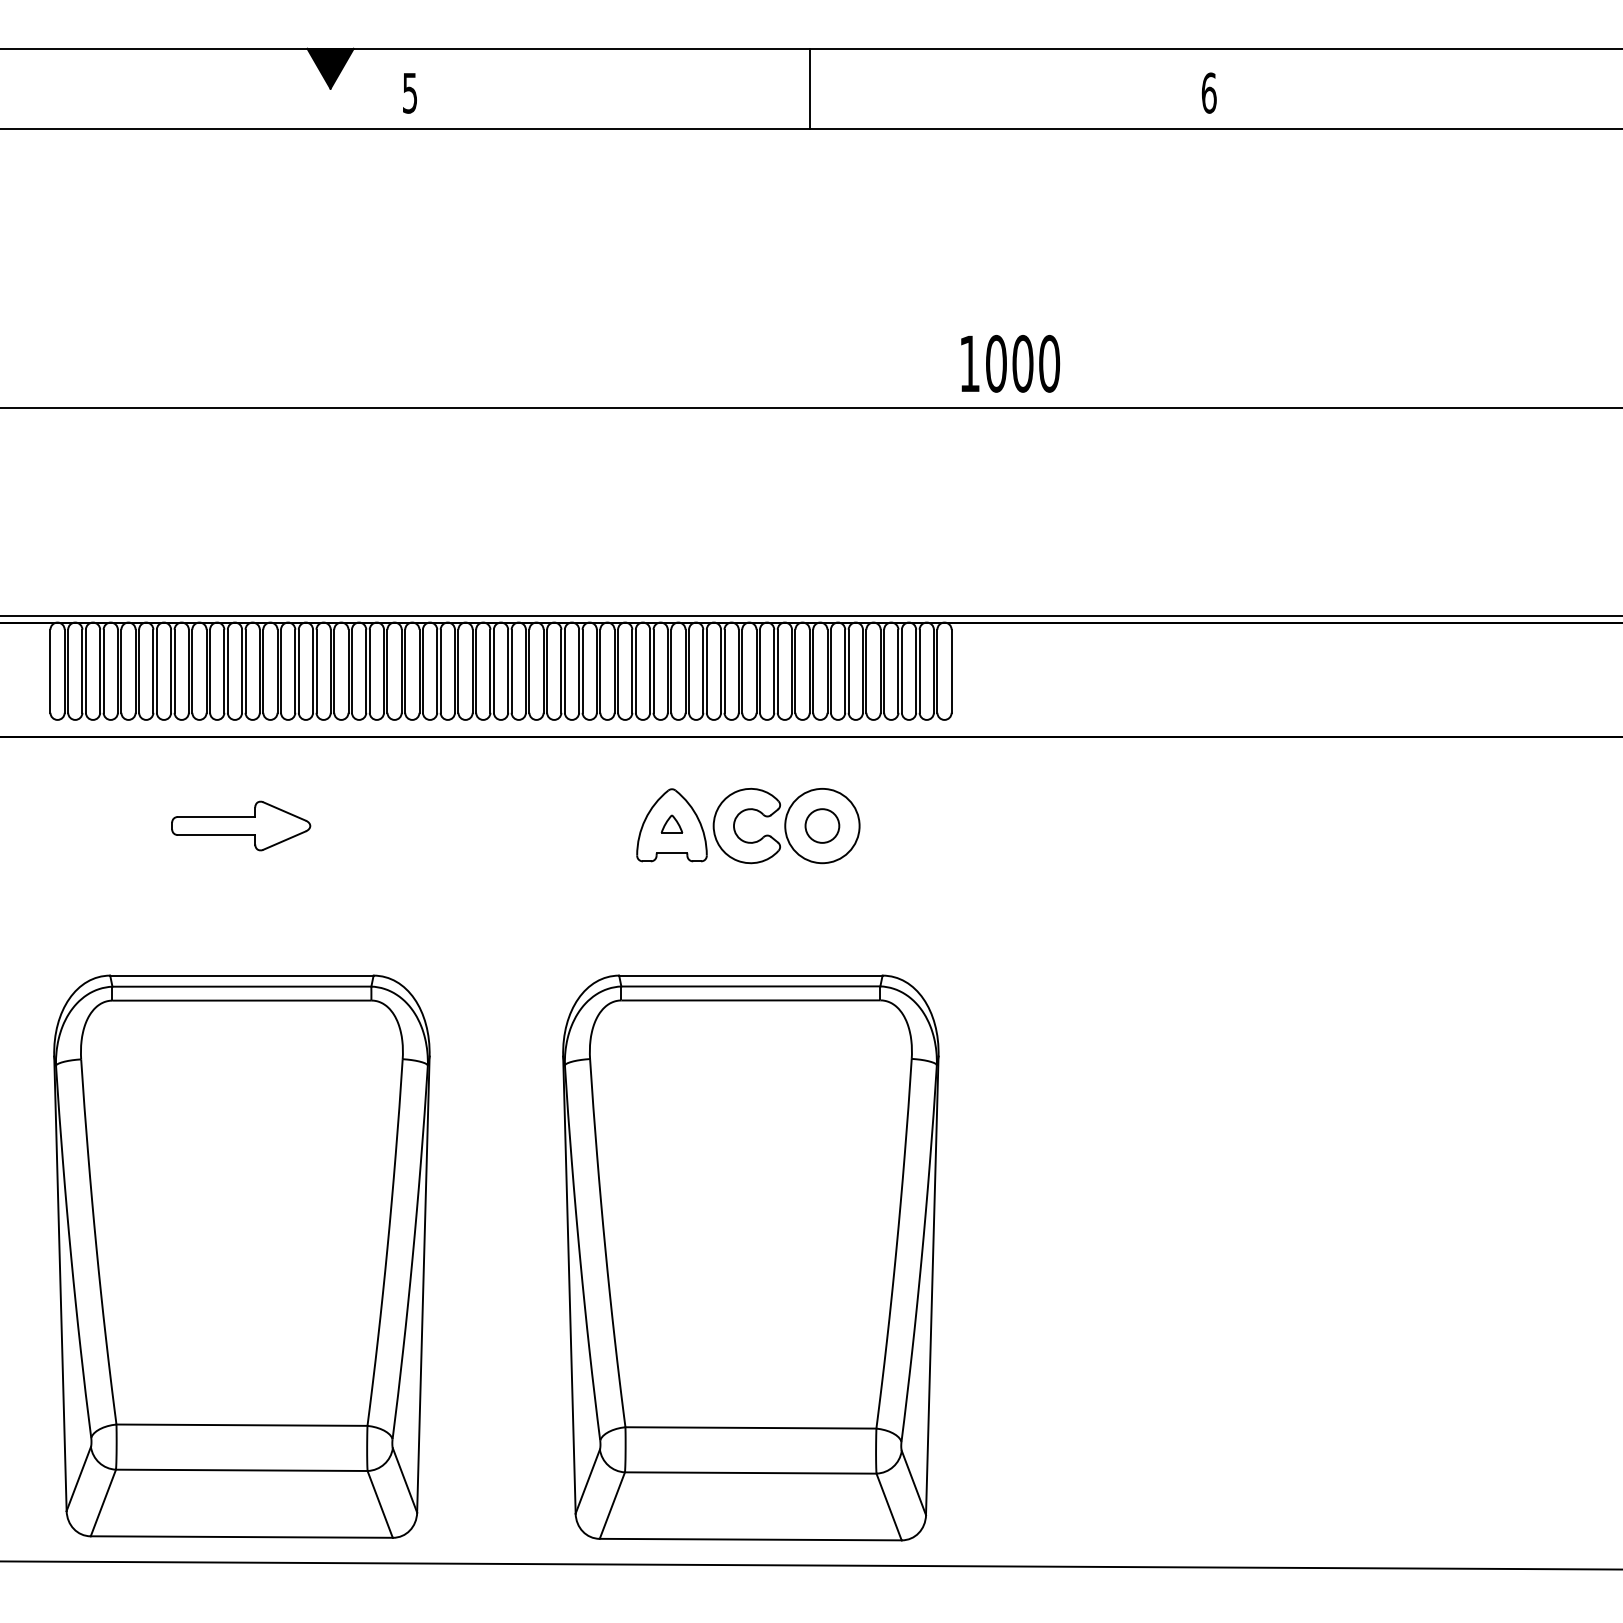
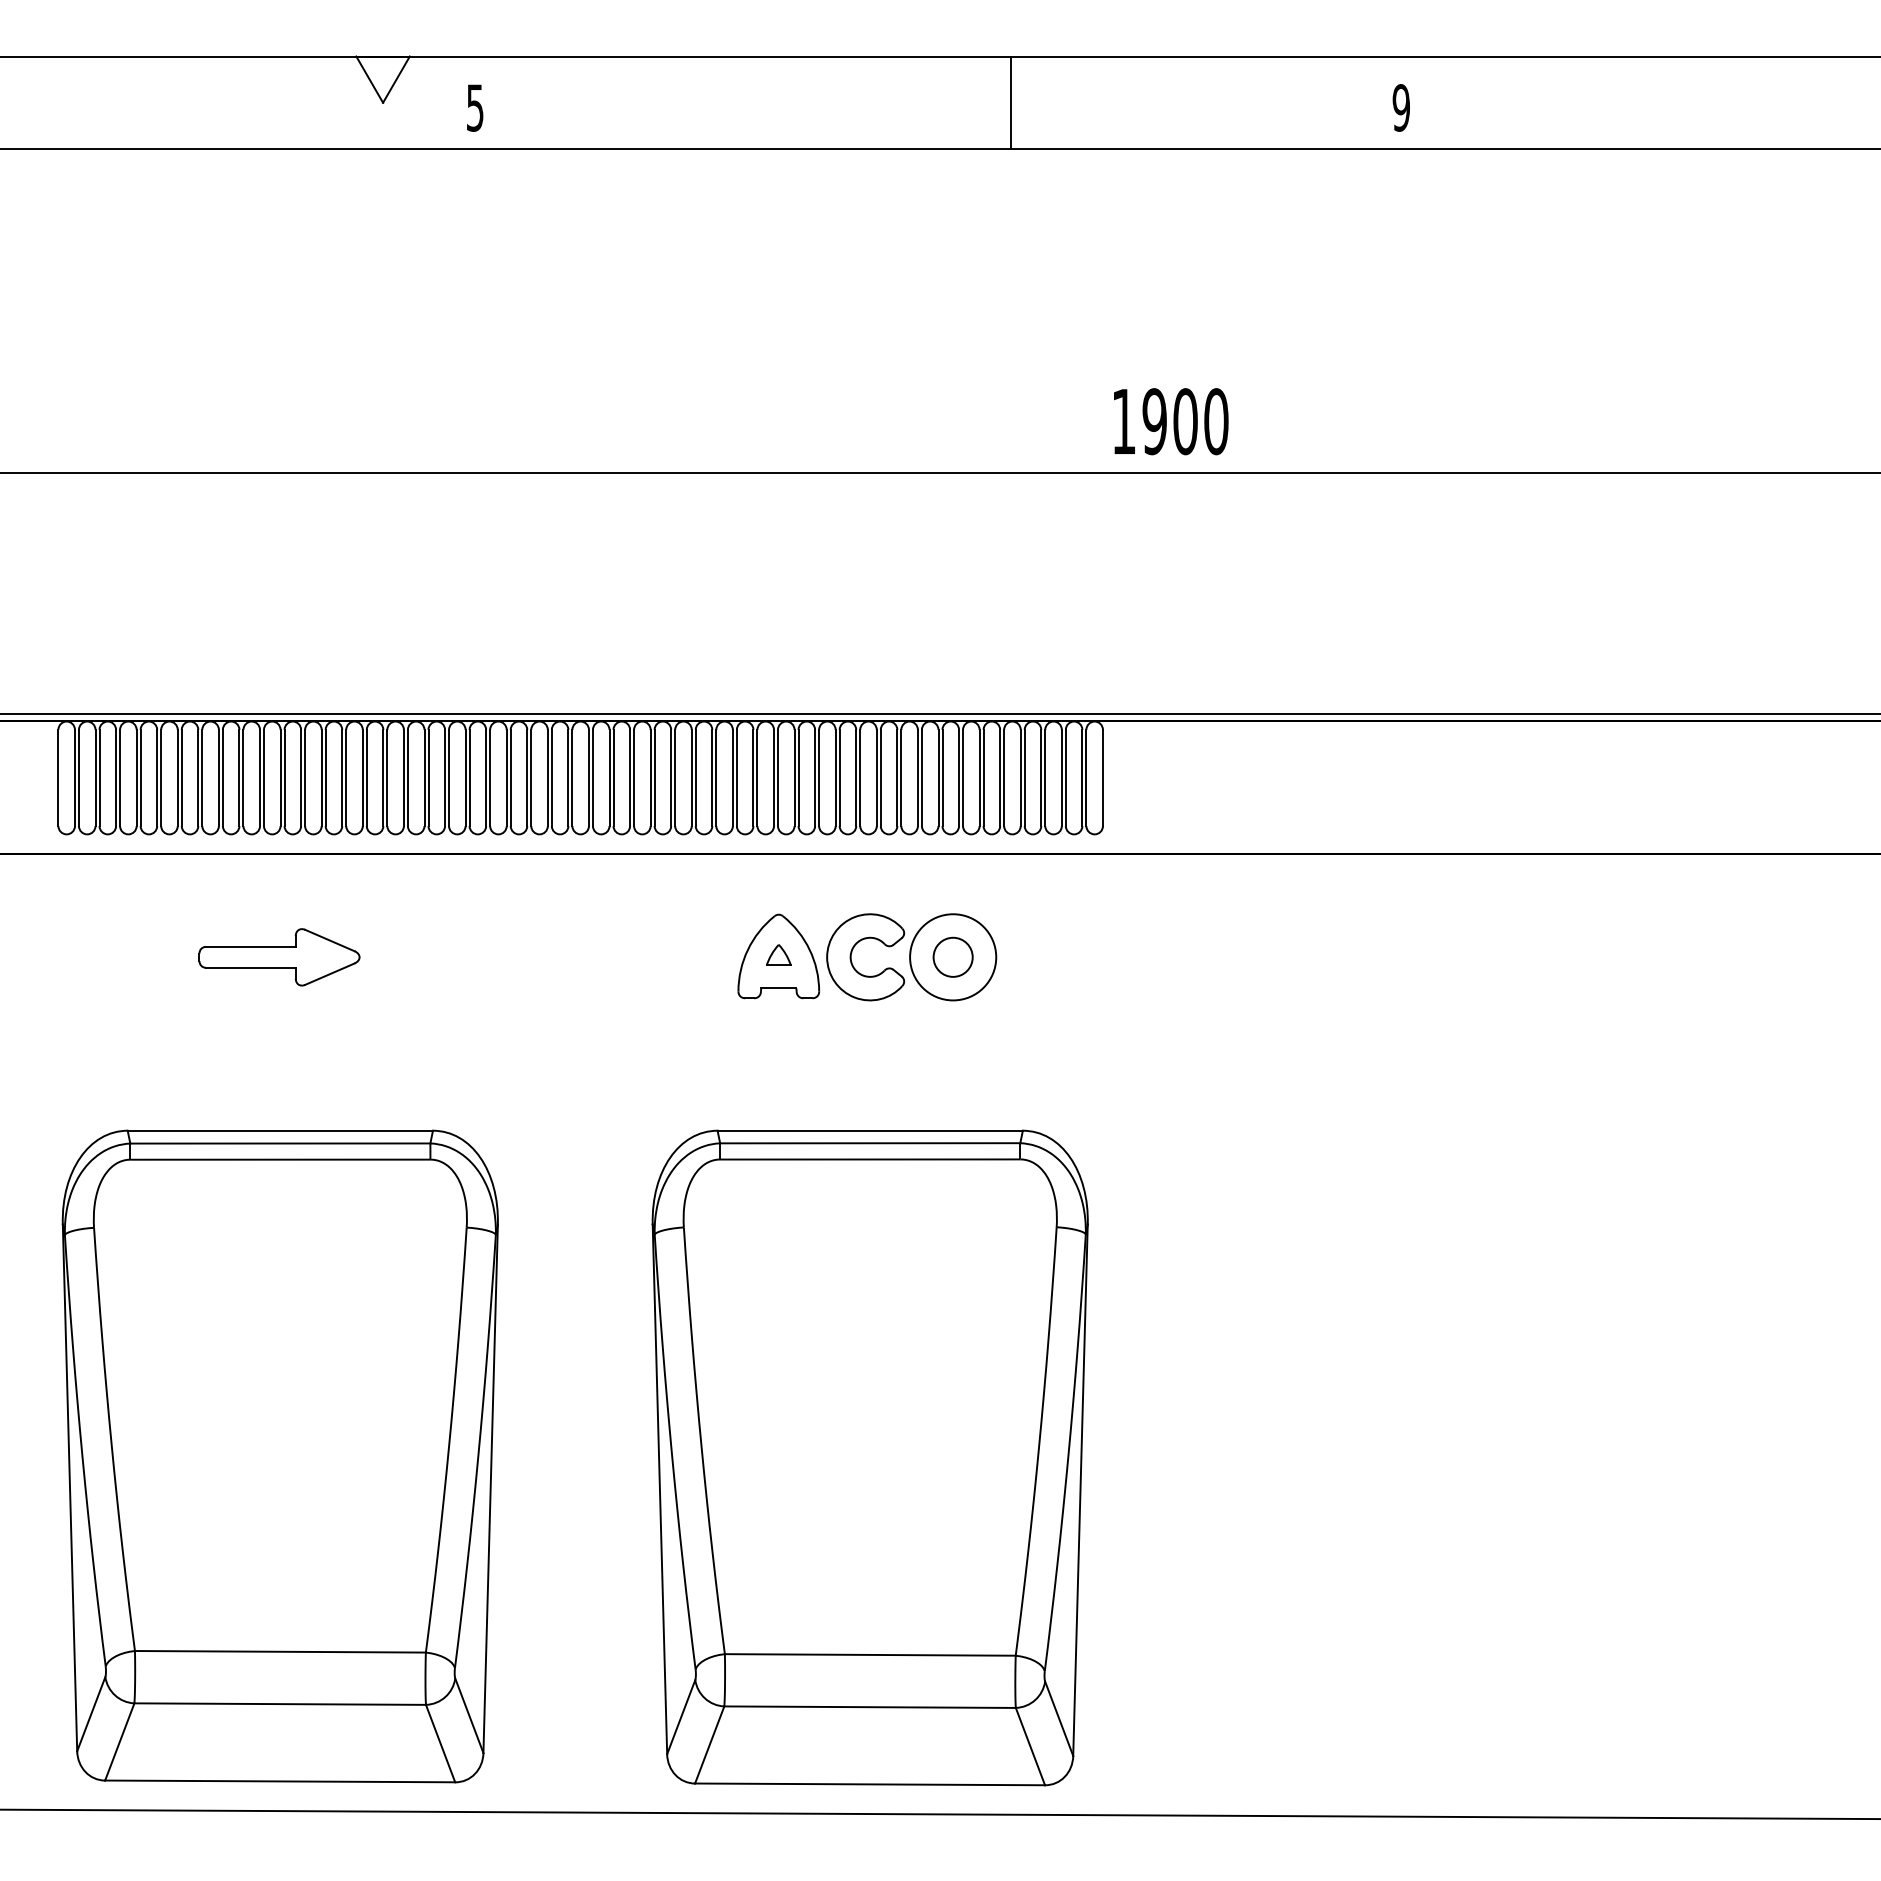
fill: (330, 68) -> (382, 79), removed
line: (809, 88) -> (1010, 102), moved
text: (1209, 92) -> (1401, 107), 6 -> 9
text: (996, 363) -> (1154, 421), 1000 -> 1900

